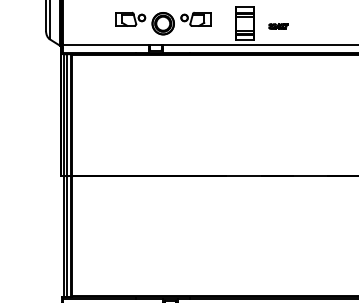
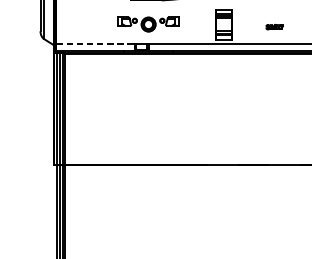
part: (163, 23) -> (148, 24), size x0.7
part: (278, 26) -> (275, 27), moved
line: (105, 44) -> (95, 43), solid -> dashed

